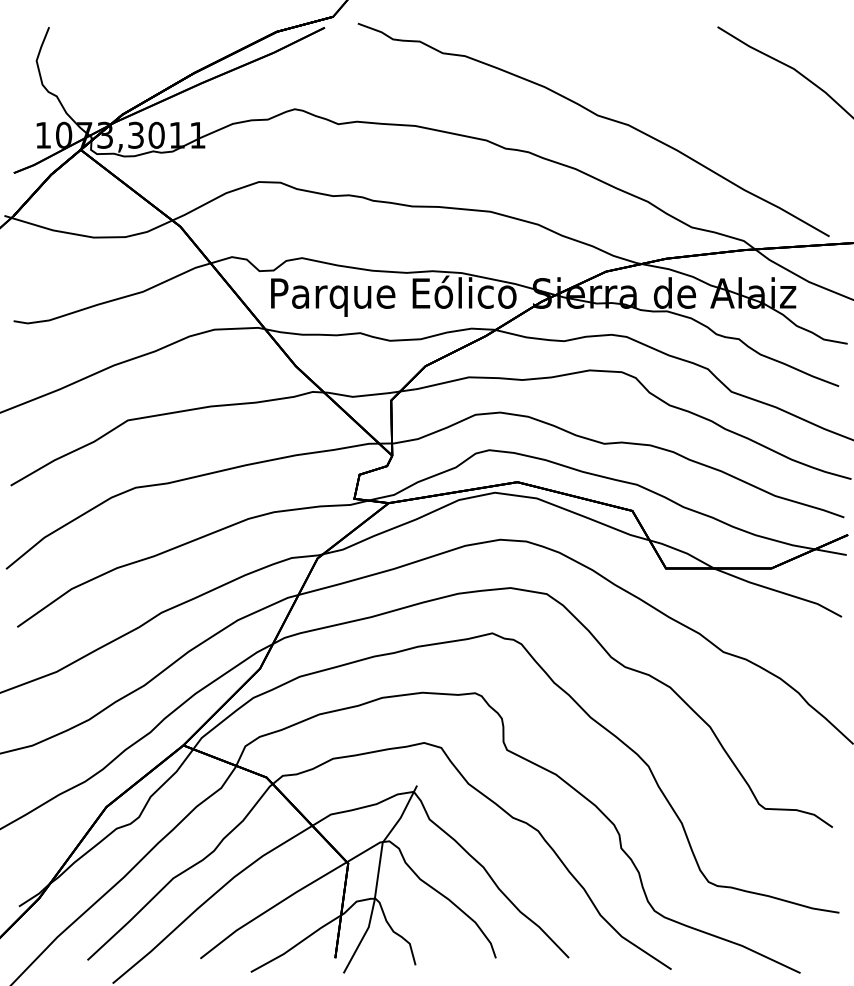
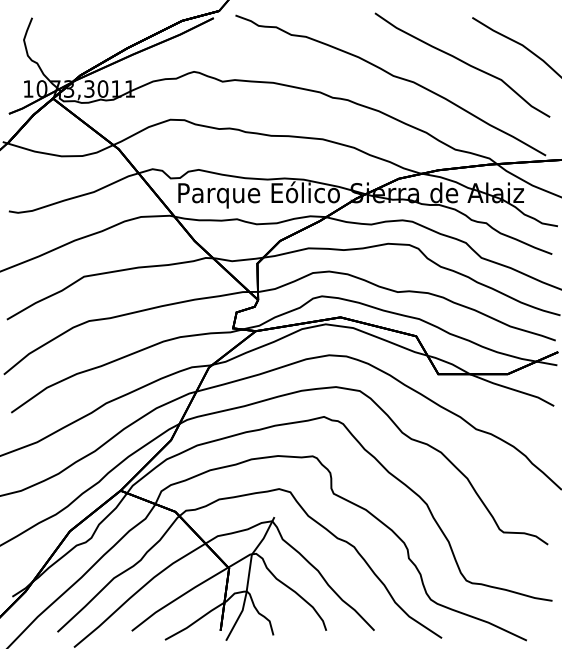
curve: (702, 95) -> (462, 62), added

